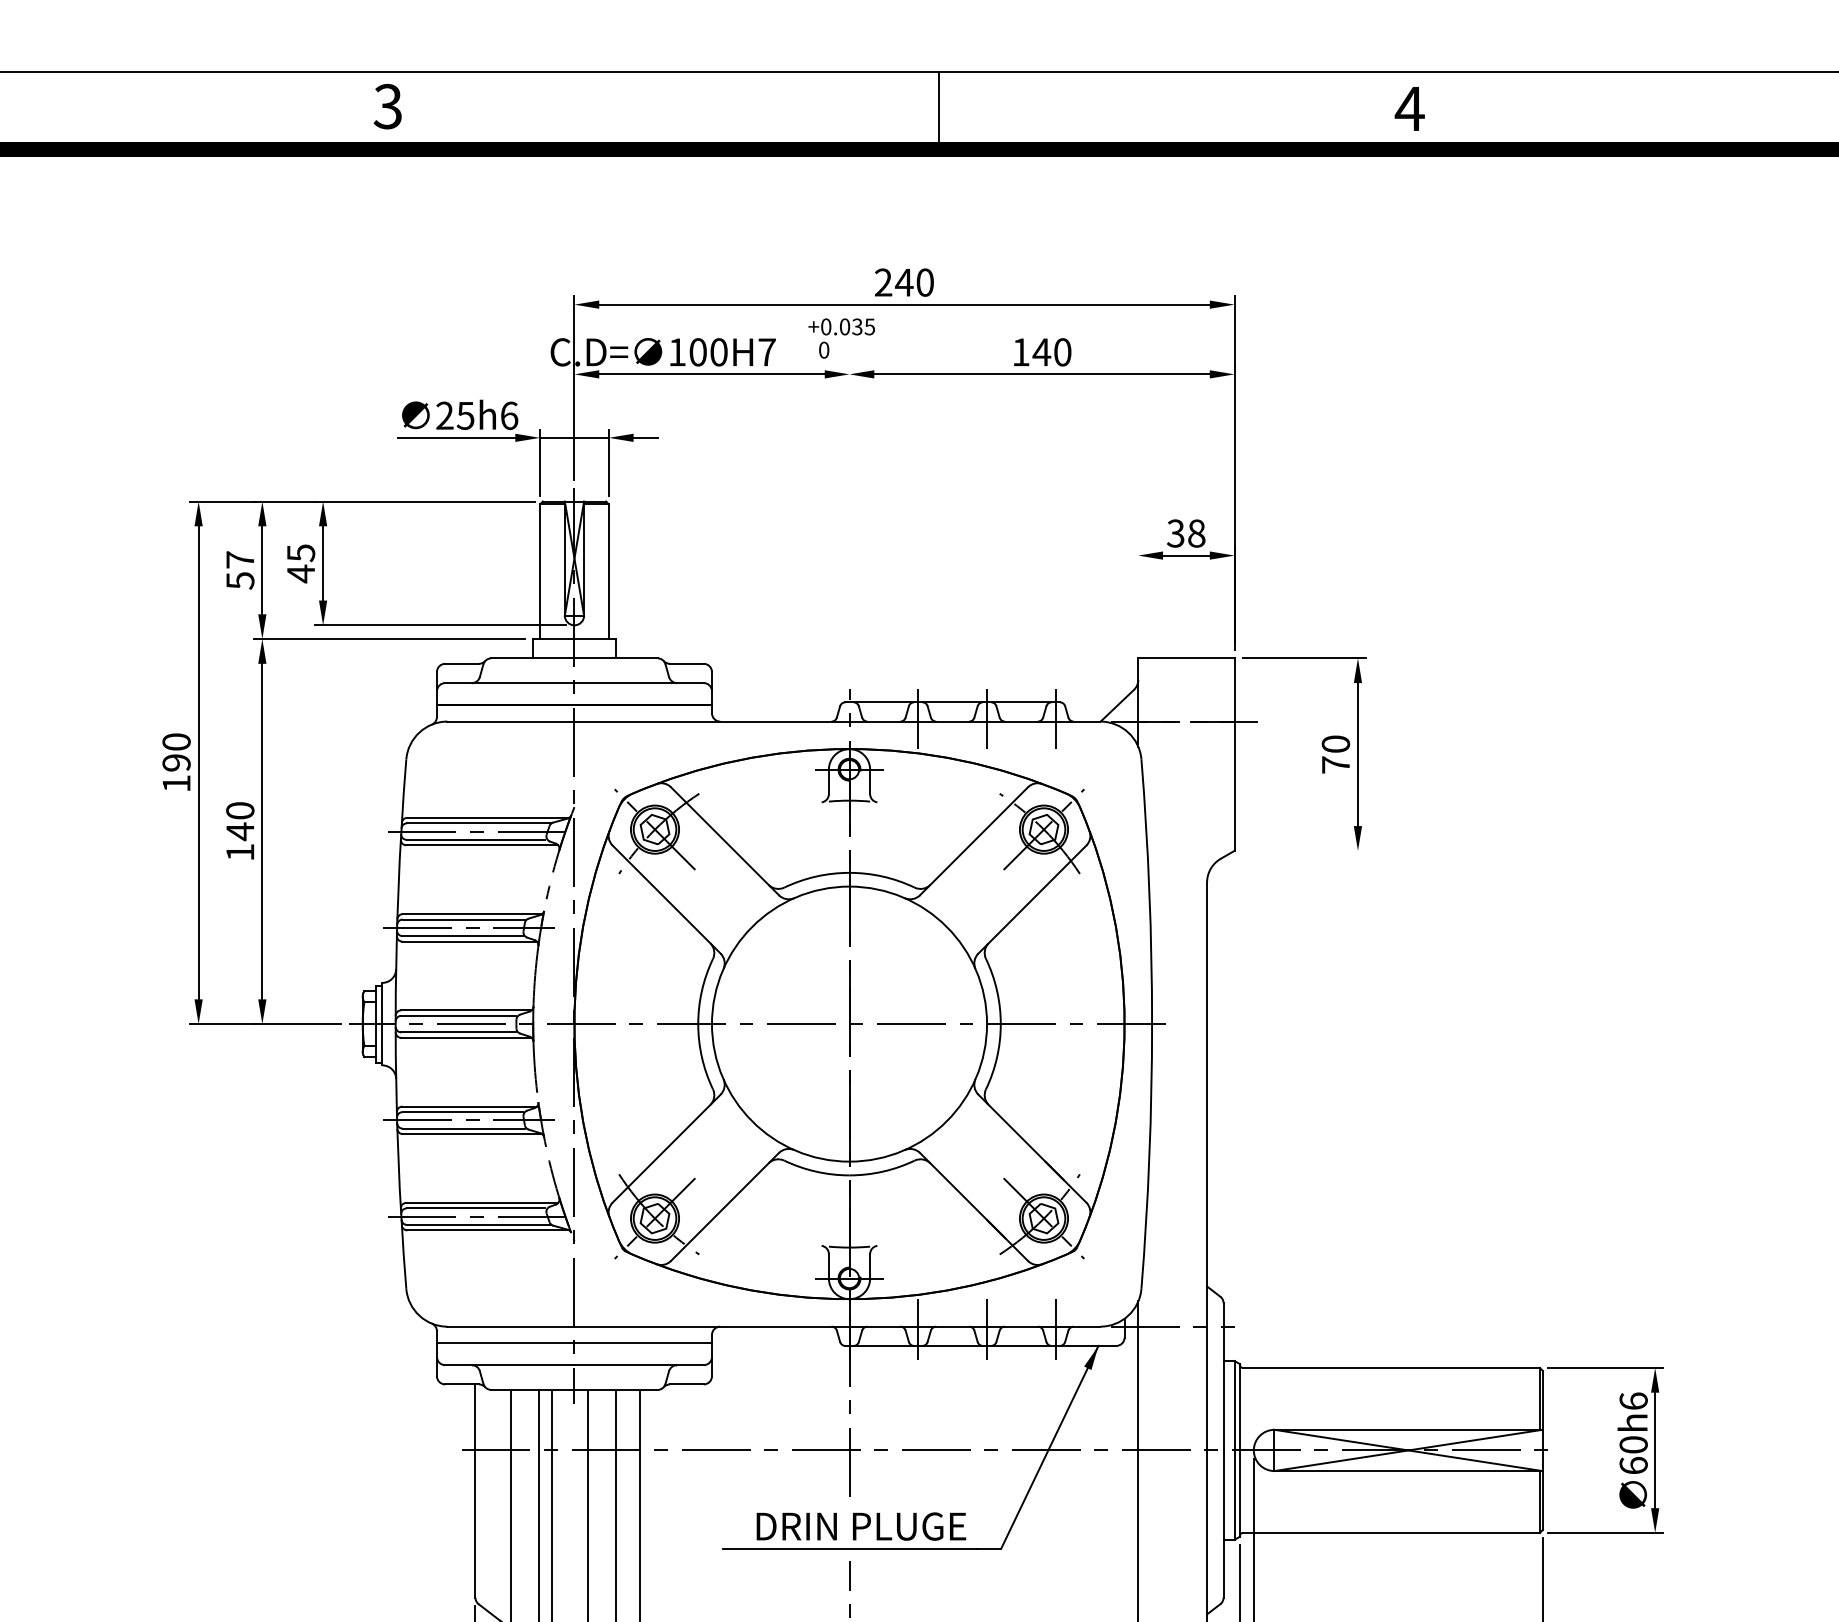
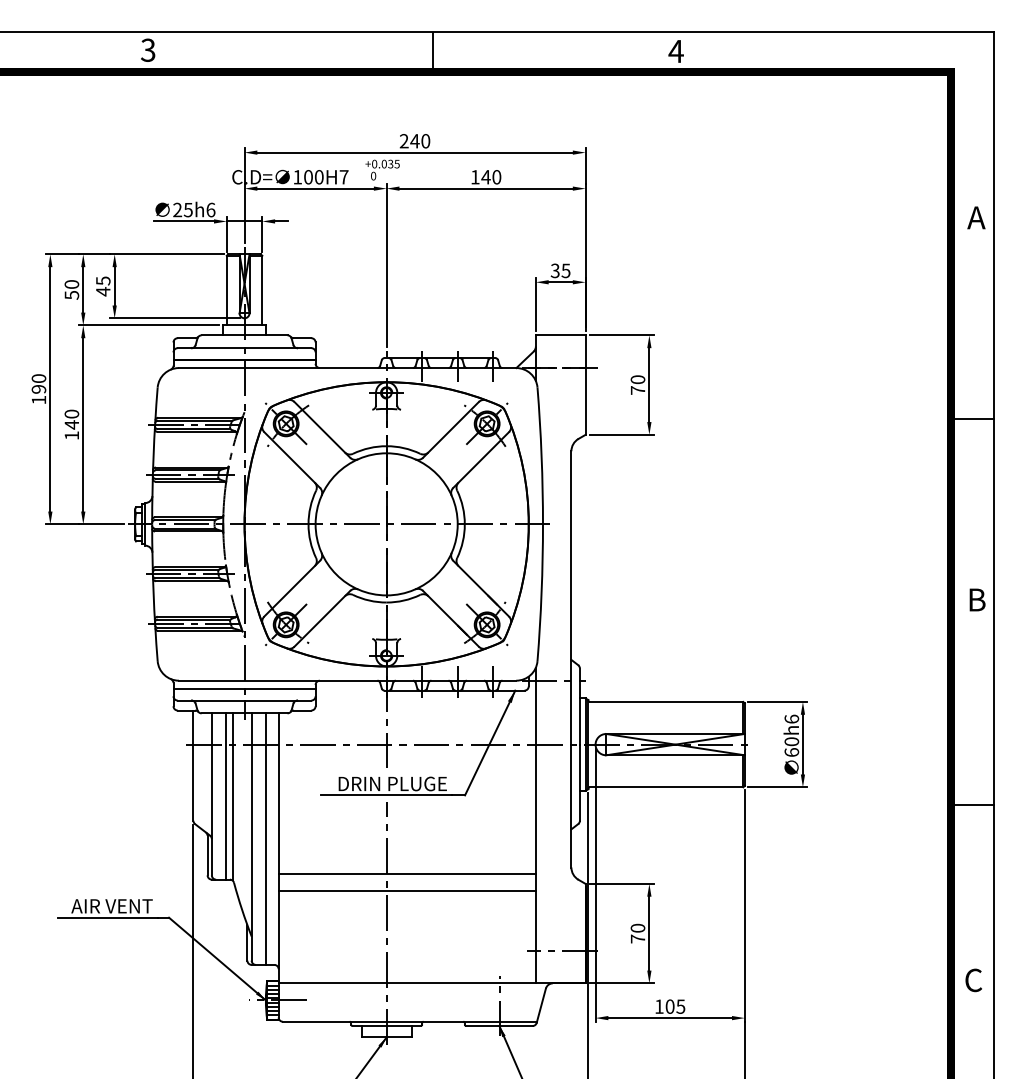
line: (849, 523) -> (386, 265), added
text: (1195, 532) -> (565, 270), 38 -> 35
text: (239, 559) -> (71, 284), 57 -> 50
line: (1137, 598) -> (535, 304), added
line: (1304, 850) -> (621, 434), added

